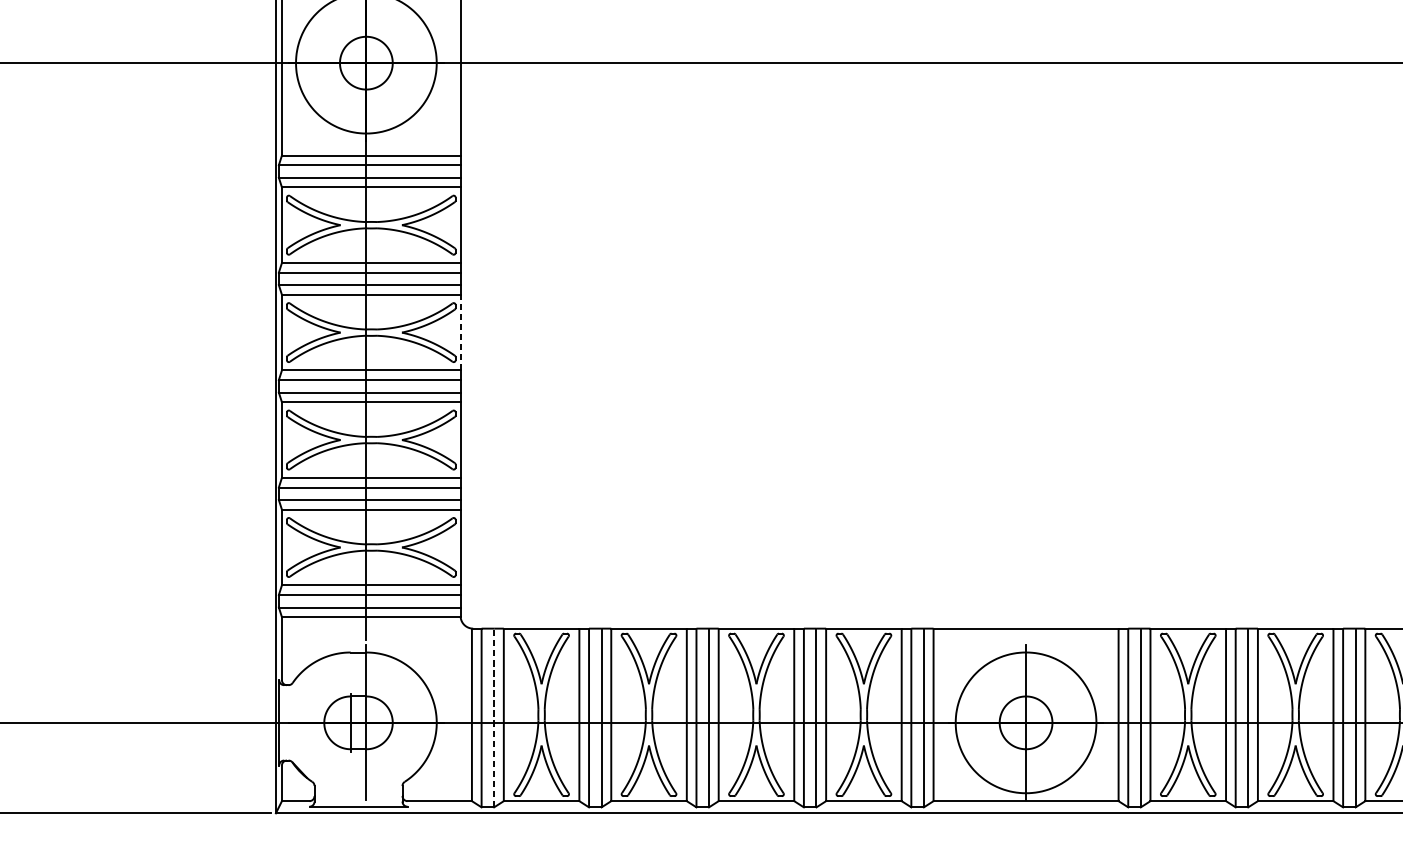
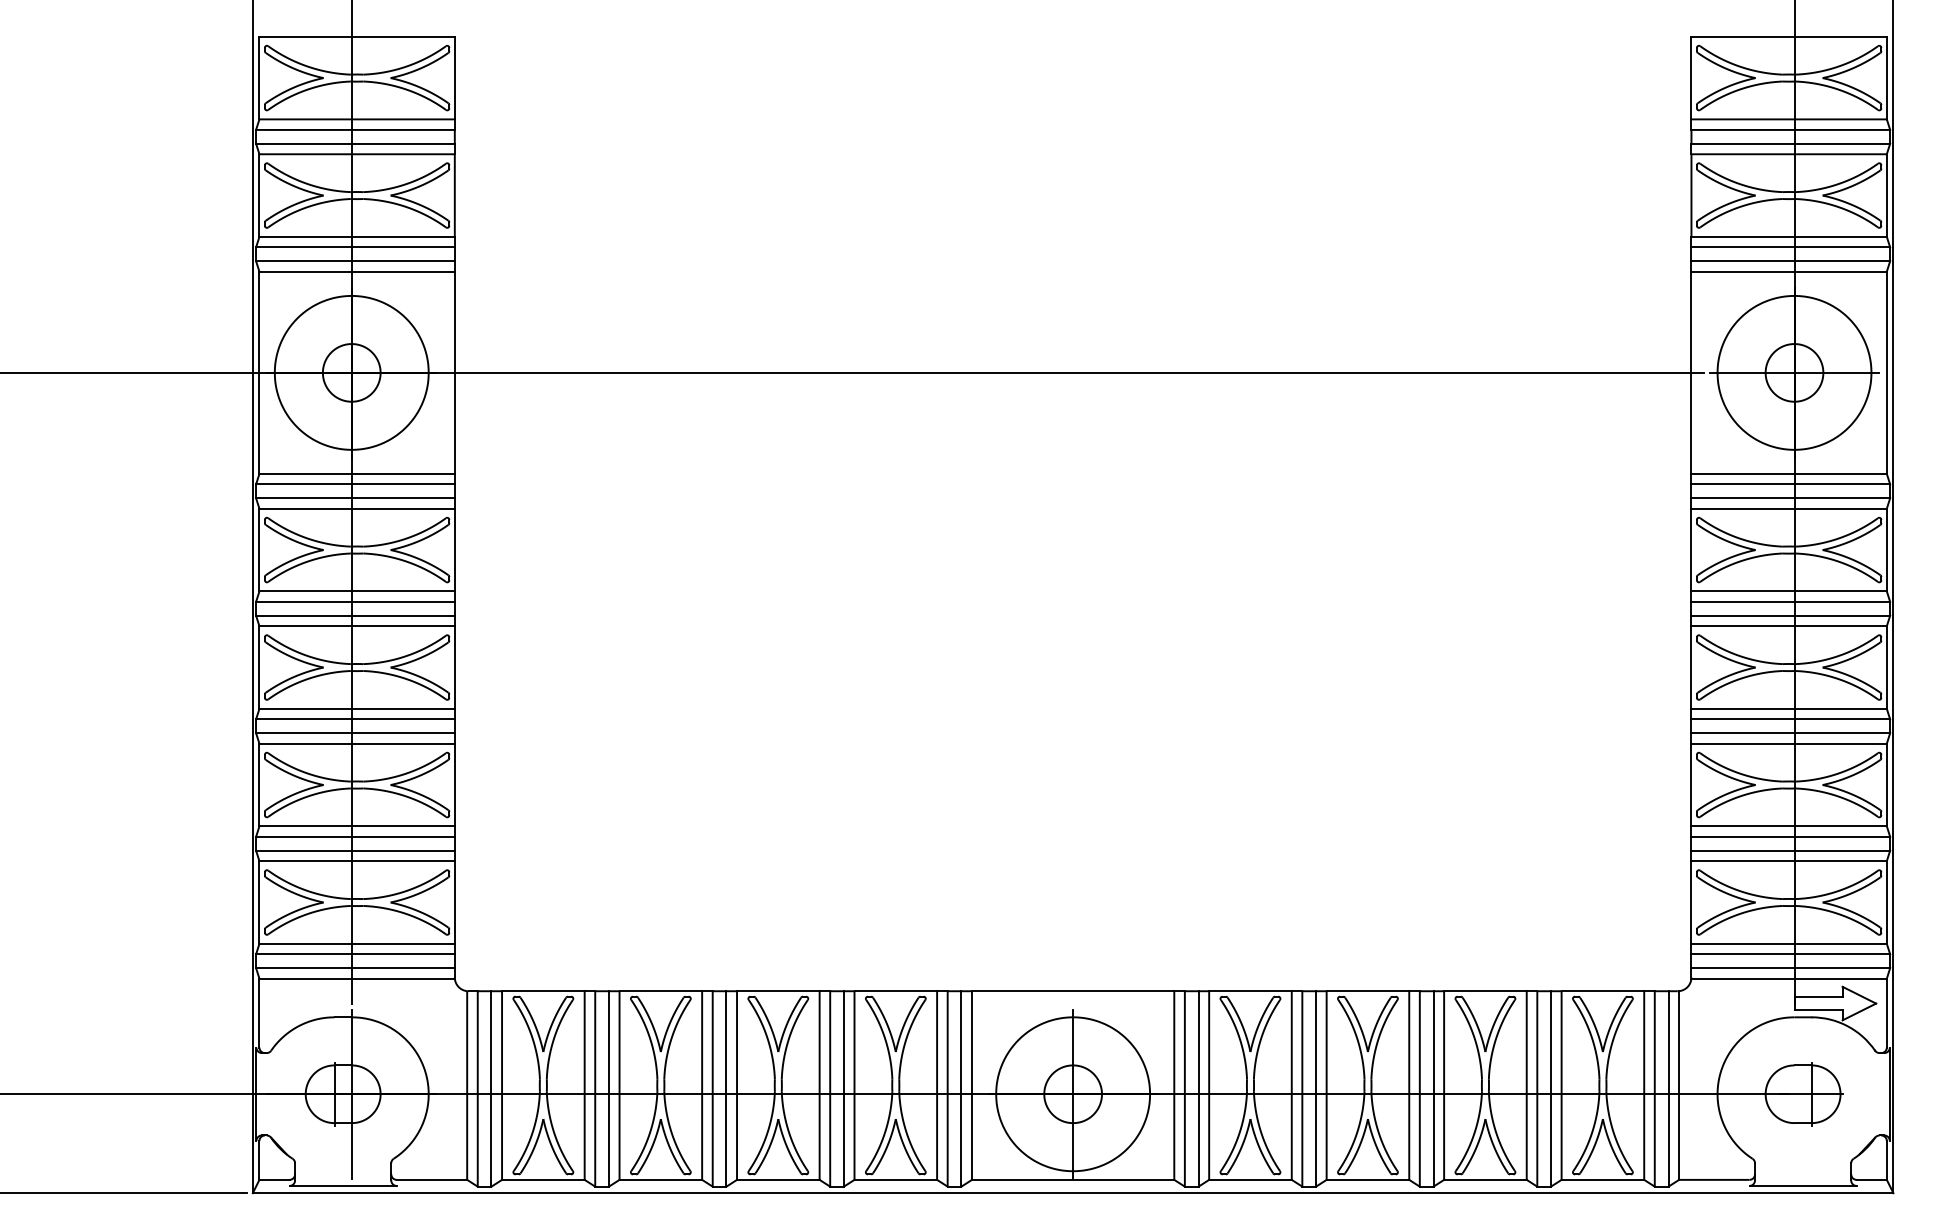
line: (460, 332) -> (454, 667), dashed -> solid
line: (494, 717) -> (491, 1088), dashed -> solid

